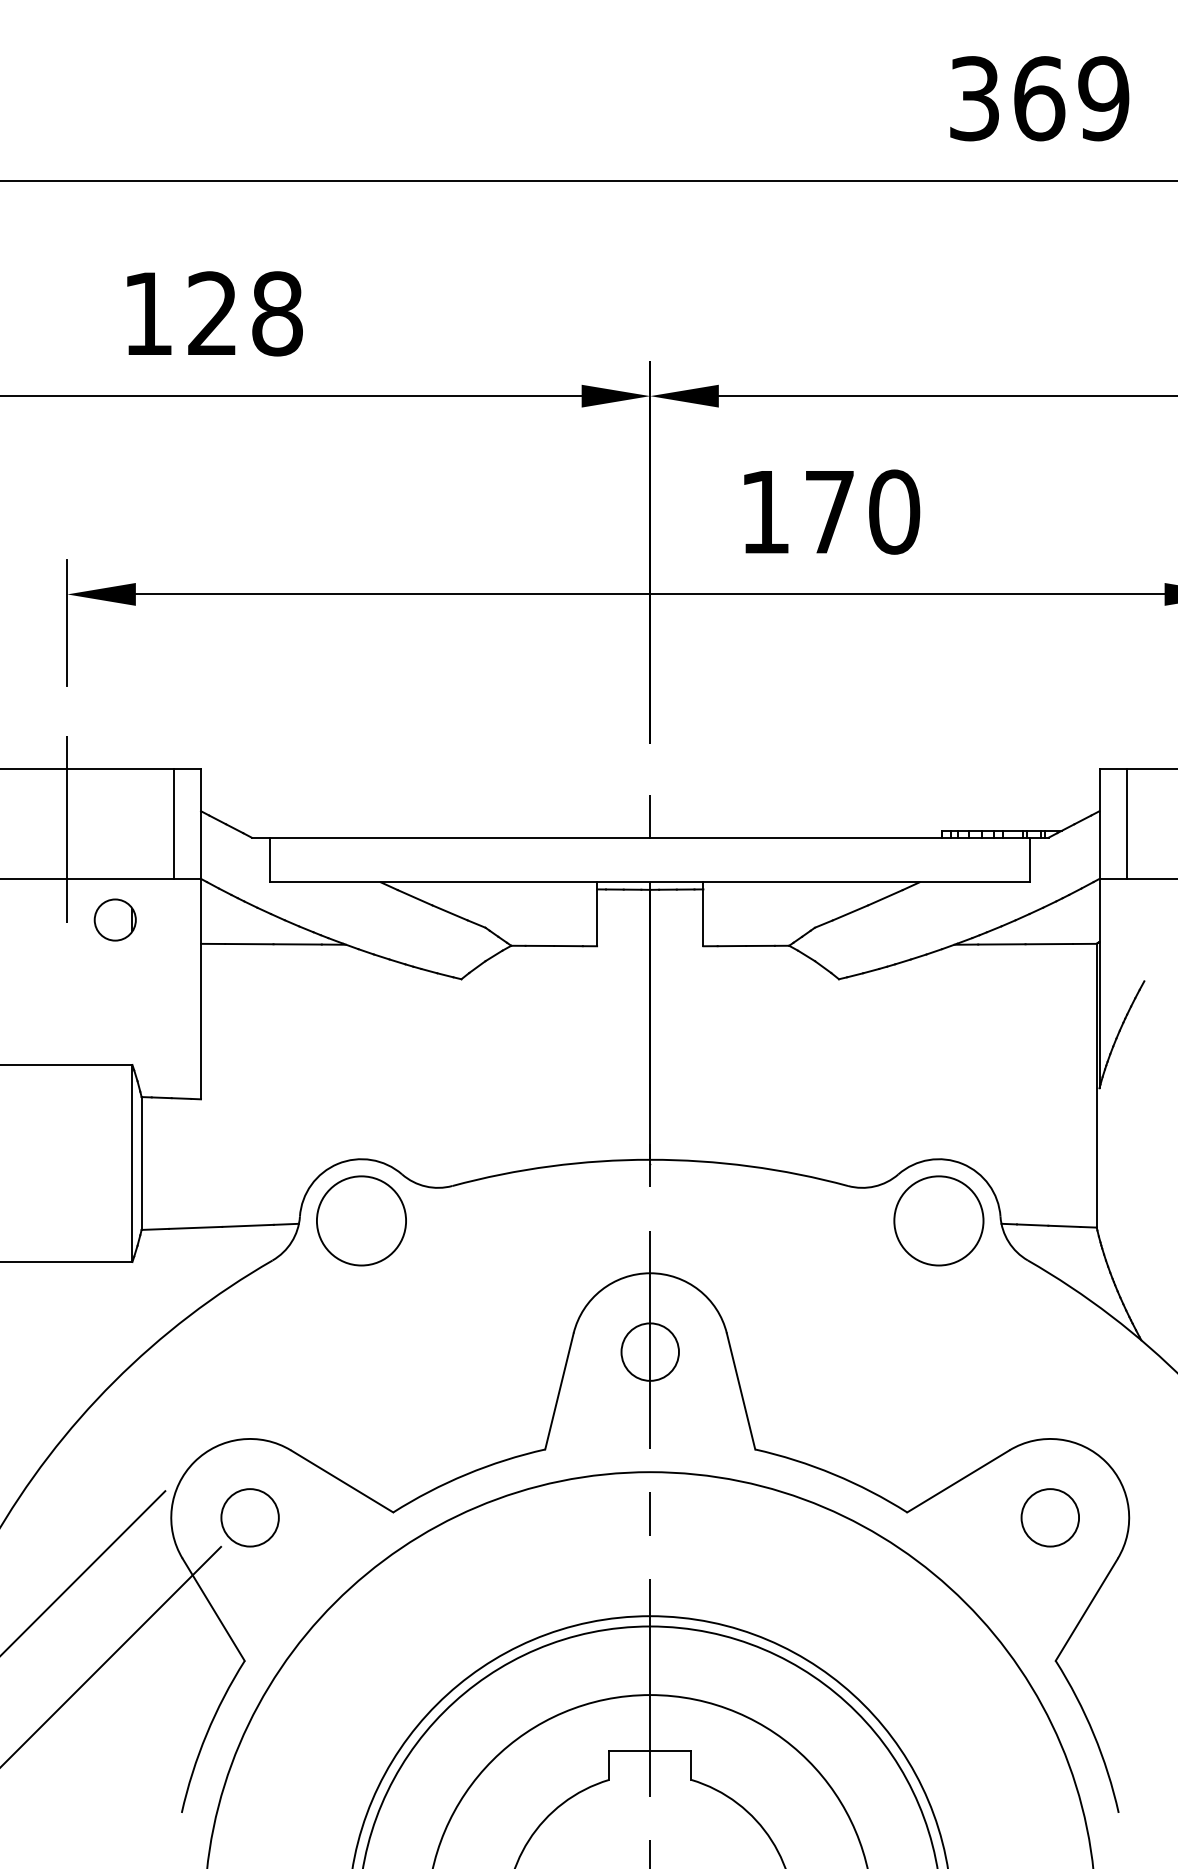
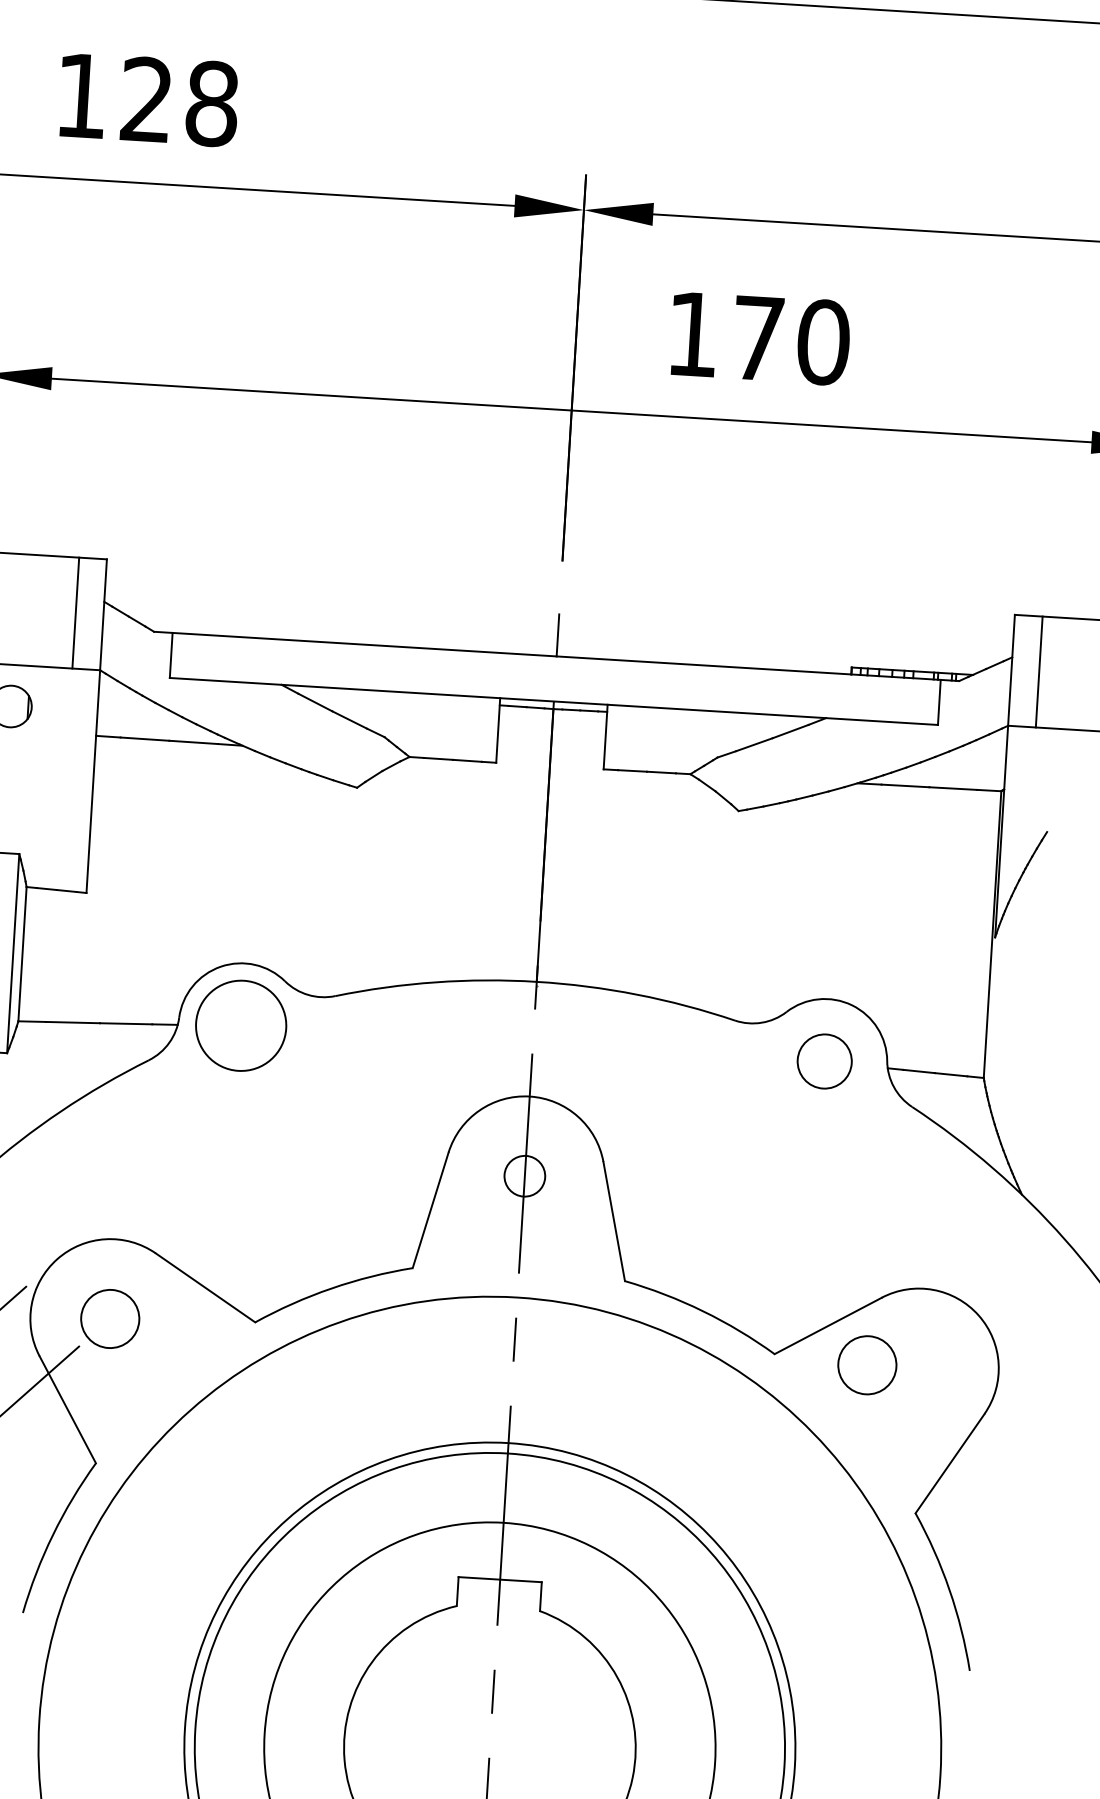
circle: (938, 1220) -> (824, 1061), size x0.6
circle: (650, 1351) -> (525, 1175), size x0.7
circle: (1049, 1517) -> (866, 1364), moved

